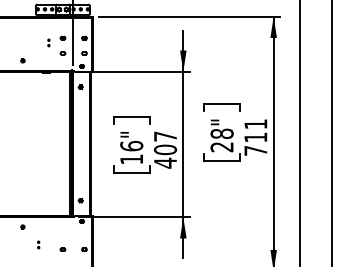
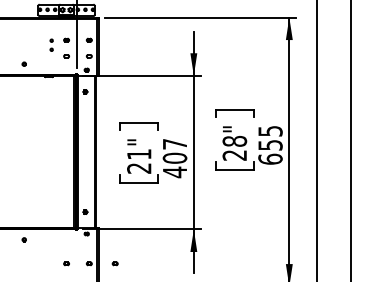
part: (48, 42) -> (51, 44), size x1.6
text: (255, 137) -> (270, 145), 711 -> 655
text: (131, 152) -> (139, 161), 16" -> 21"
part: (38, 244) -> (40, 258), removed
part: (108, 249) -> (114, 263), added

